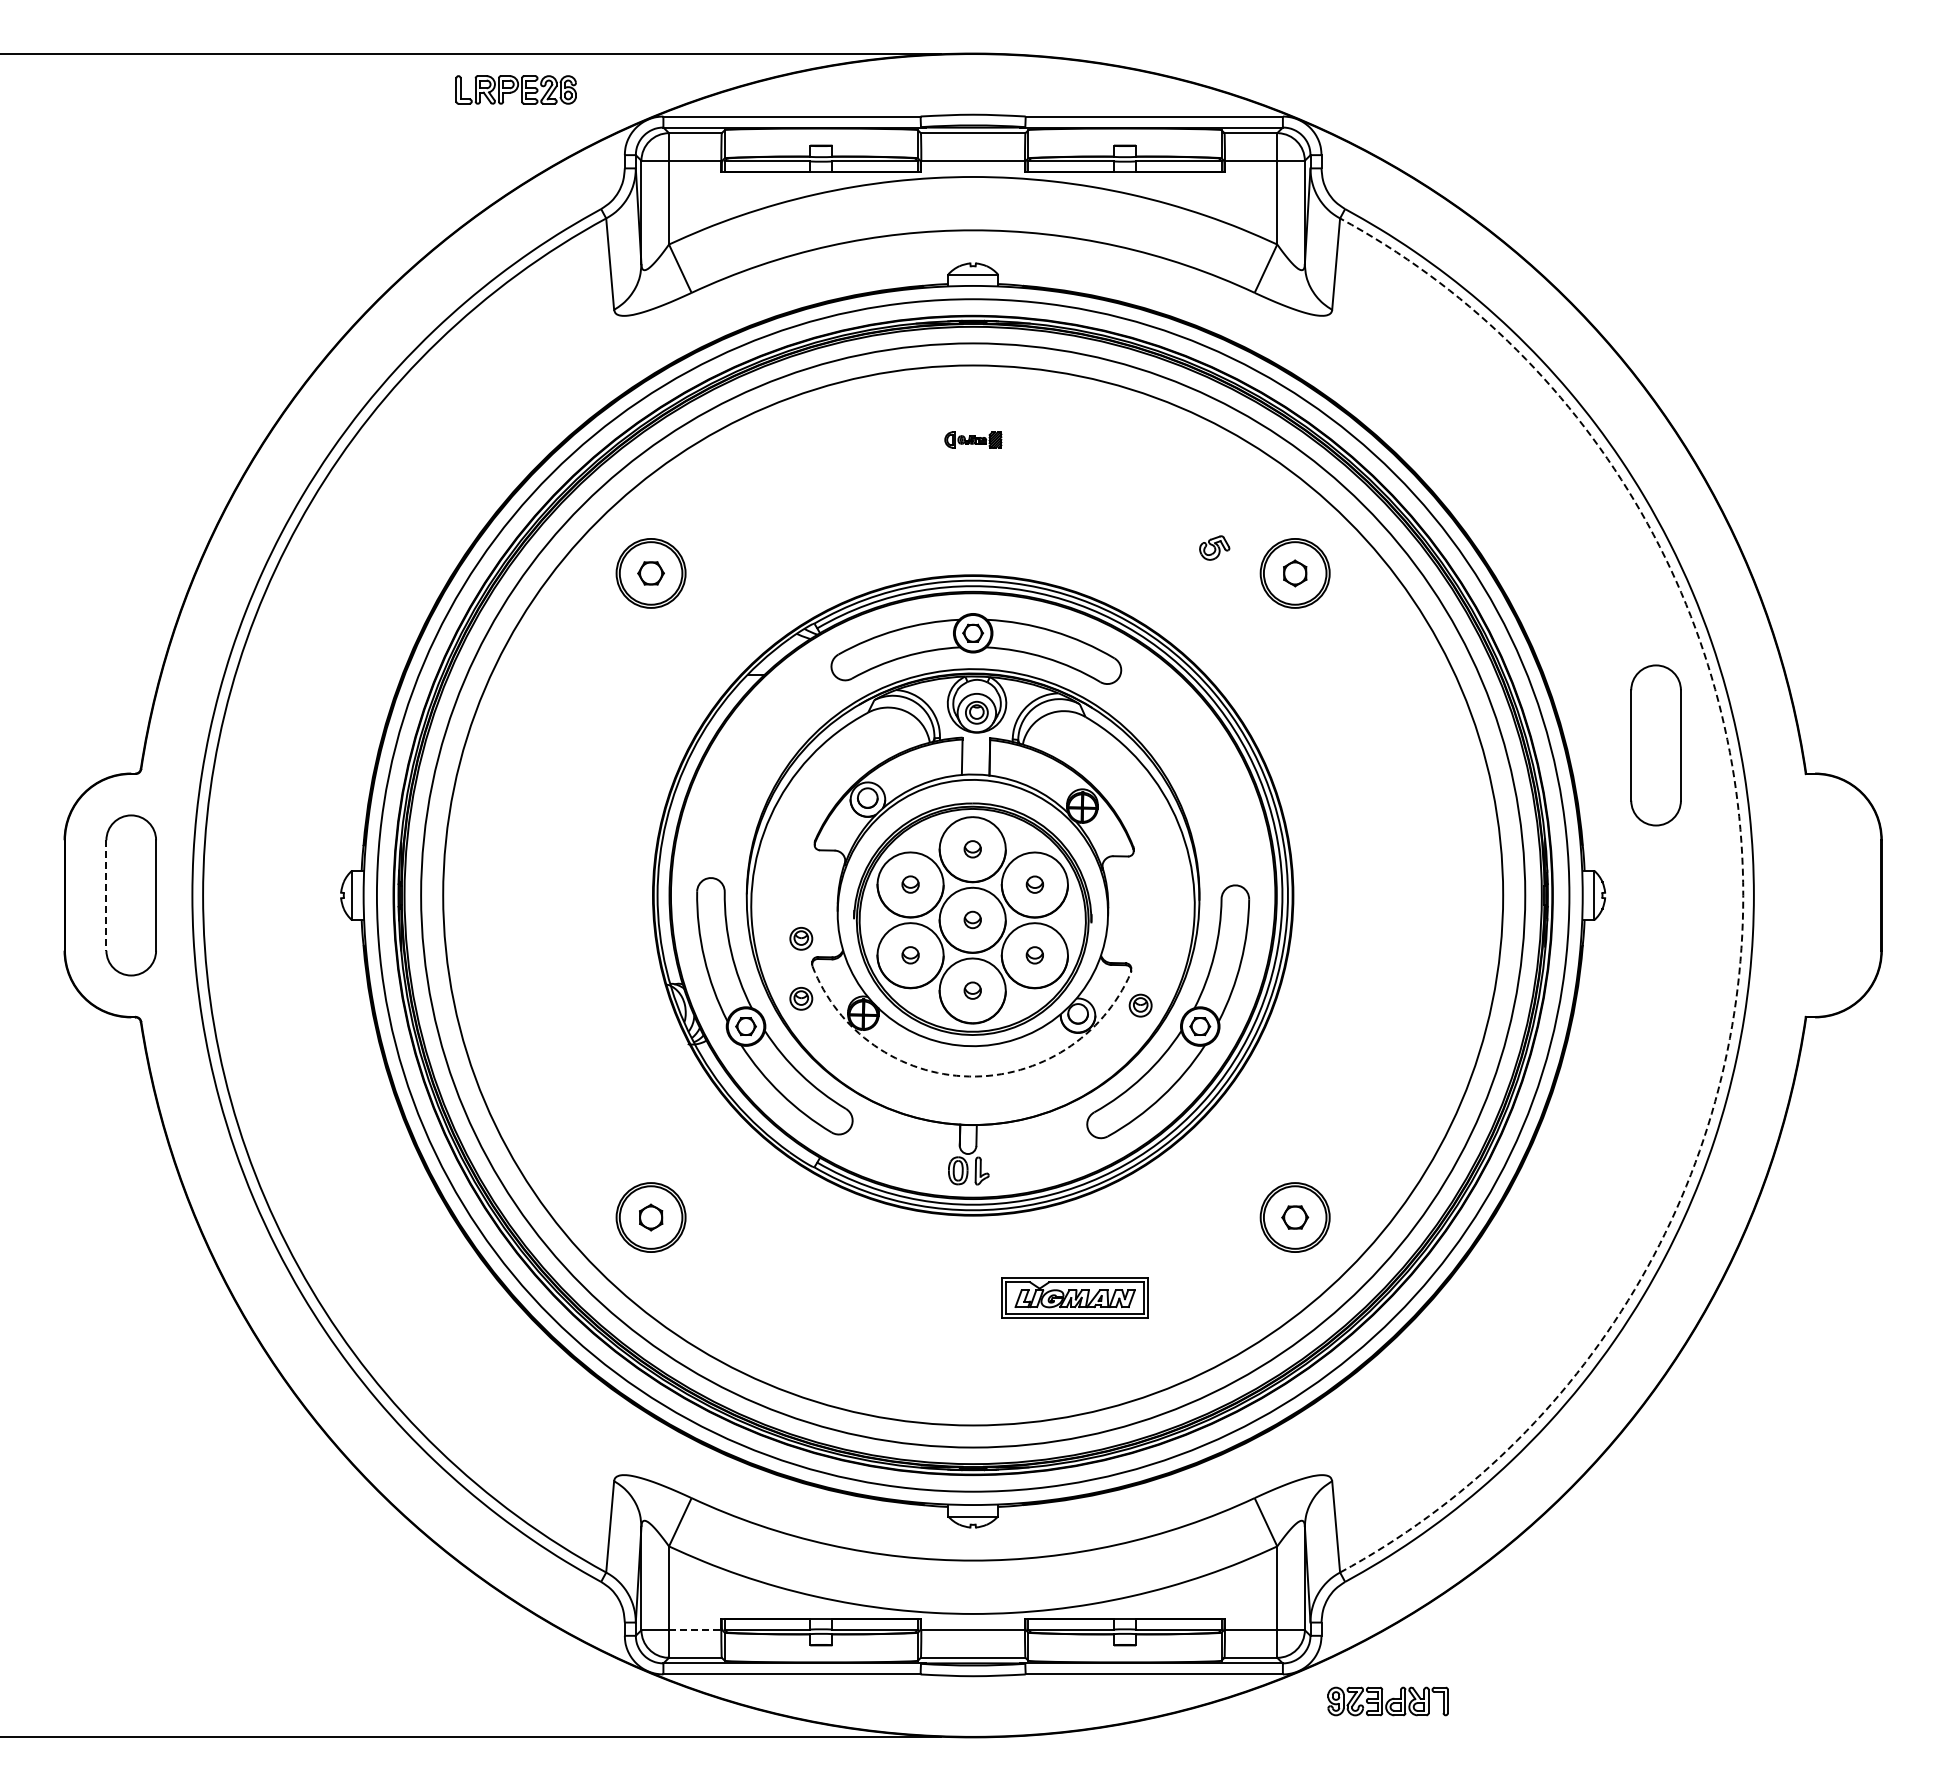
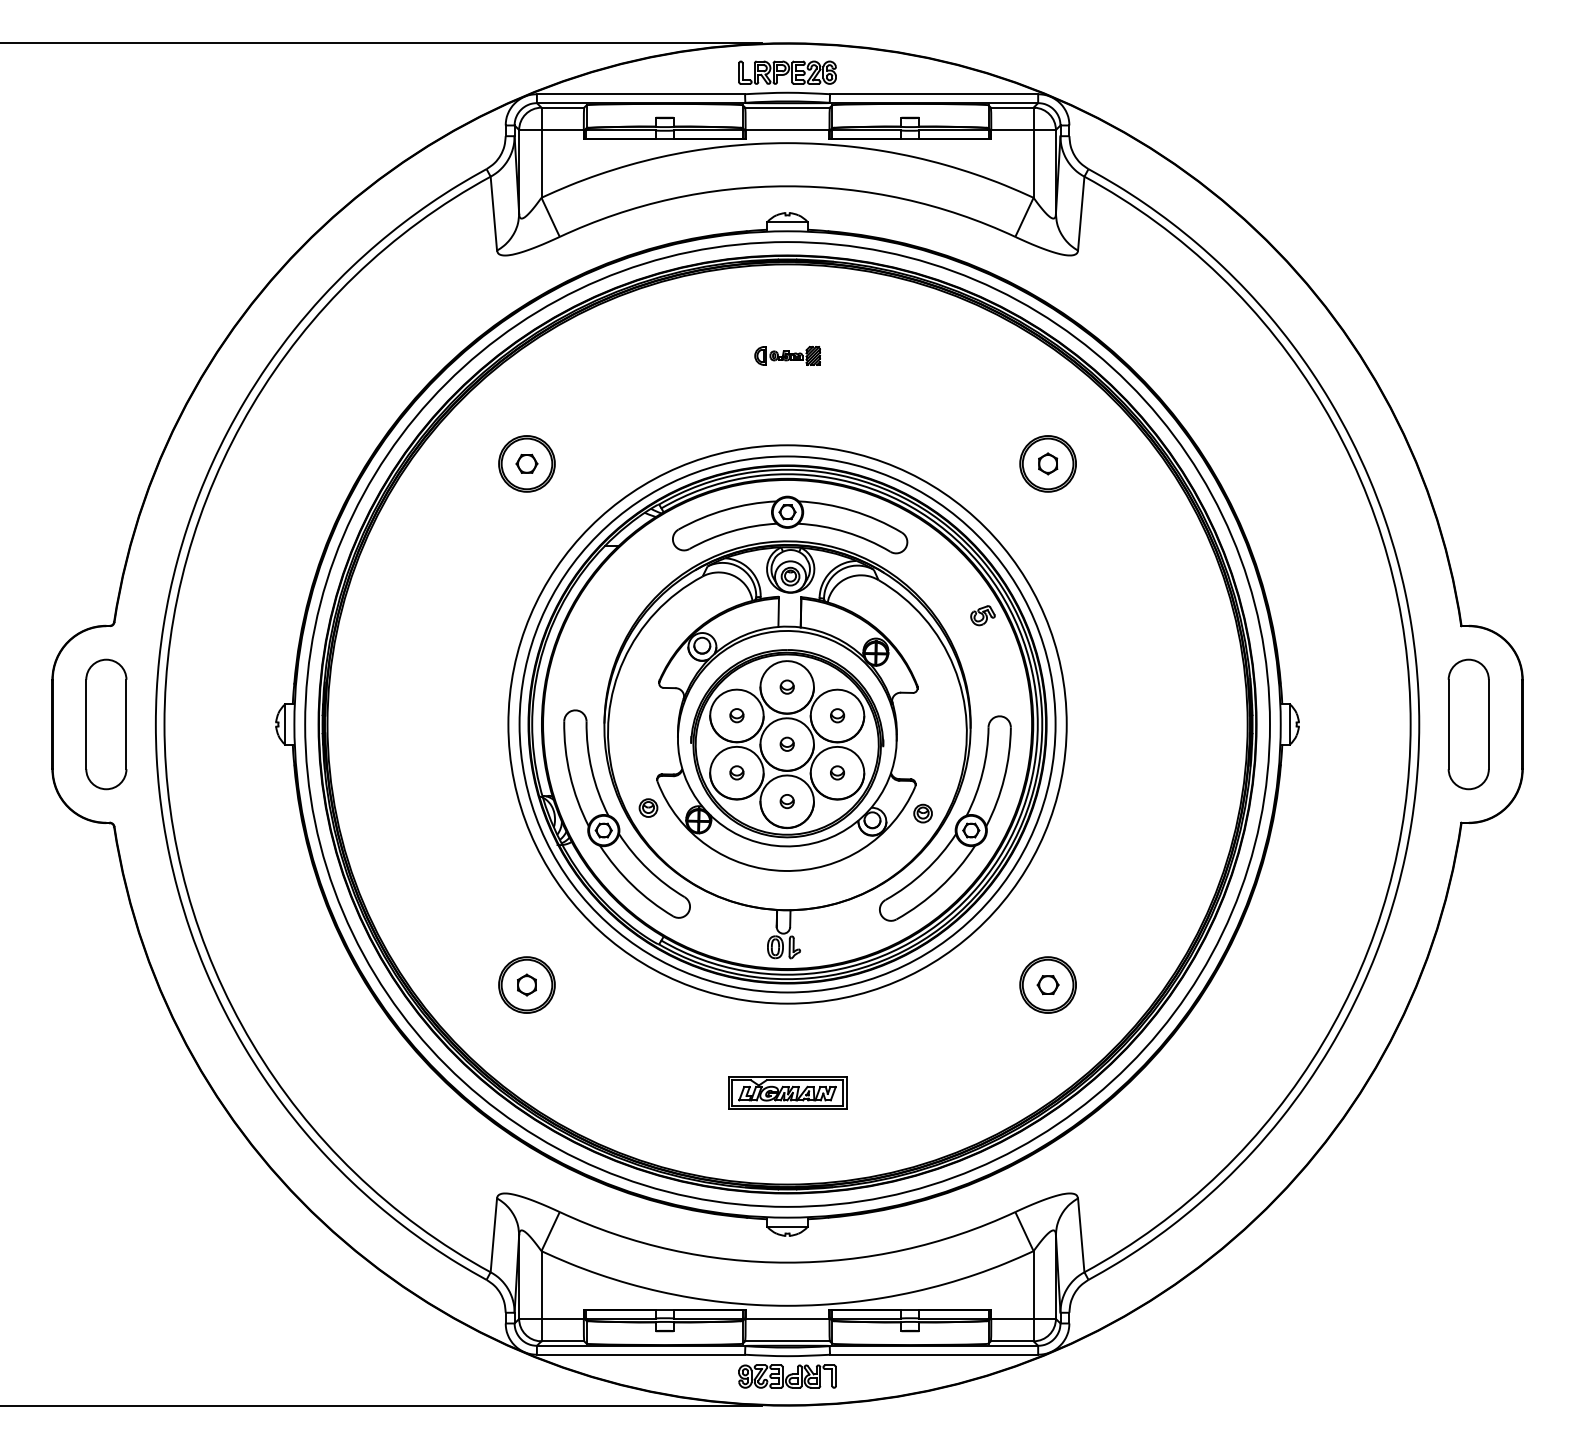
part: (515, 89) -> (787, 72), moved
part: (973, 439) -> (787, 355), size x1.43
part: (1214, 547) -> (982, 615), moved
part: (1655, 745) -> (1468, 724), moved
line: (106, 895) -> (86, 724), dashed -> solid
circle: (972, 895) -> (787, 724), size x0.62
circle: (973, 895) -> (787, 724), size x0.62
arc: (1743, 895) -> (1410, 724), dashed -> solid
part: (801, 938) -> (648, 759), removed
arc: (969, 1076) -> (784, 870), dashed -> solid
part: (1074, 1297) -> (787, 1092), moved
line: (695, 1630) -> (562, 1319), dashed -> solid
part: (1387, 1701) -> (787, 1376), moved

